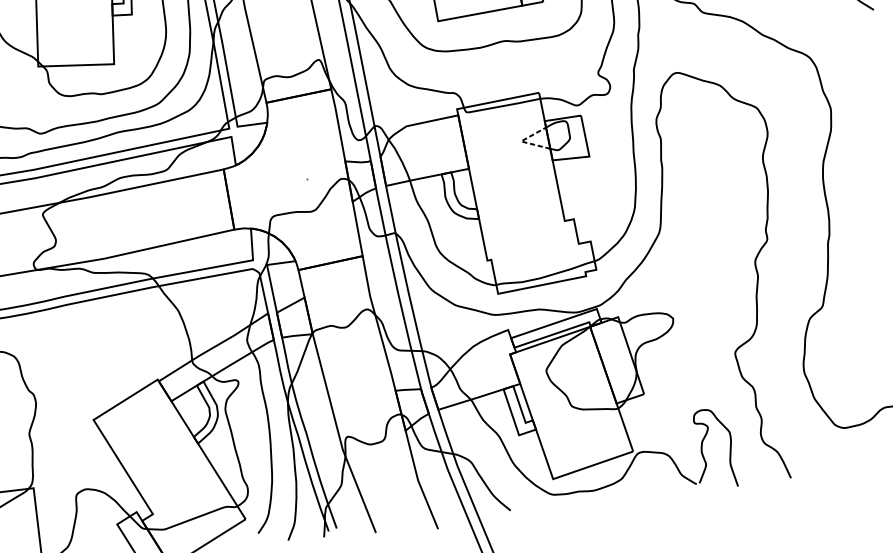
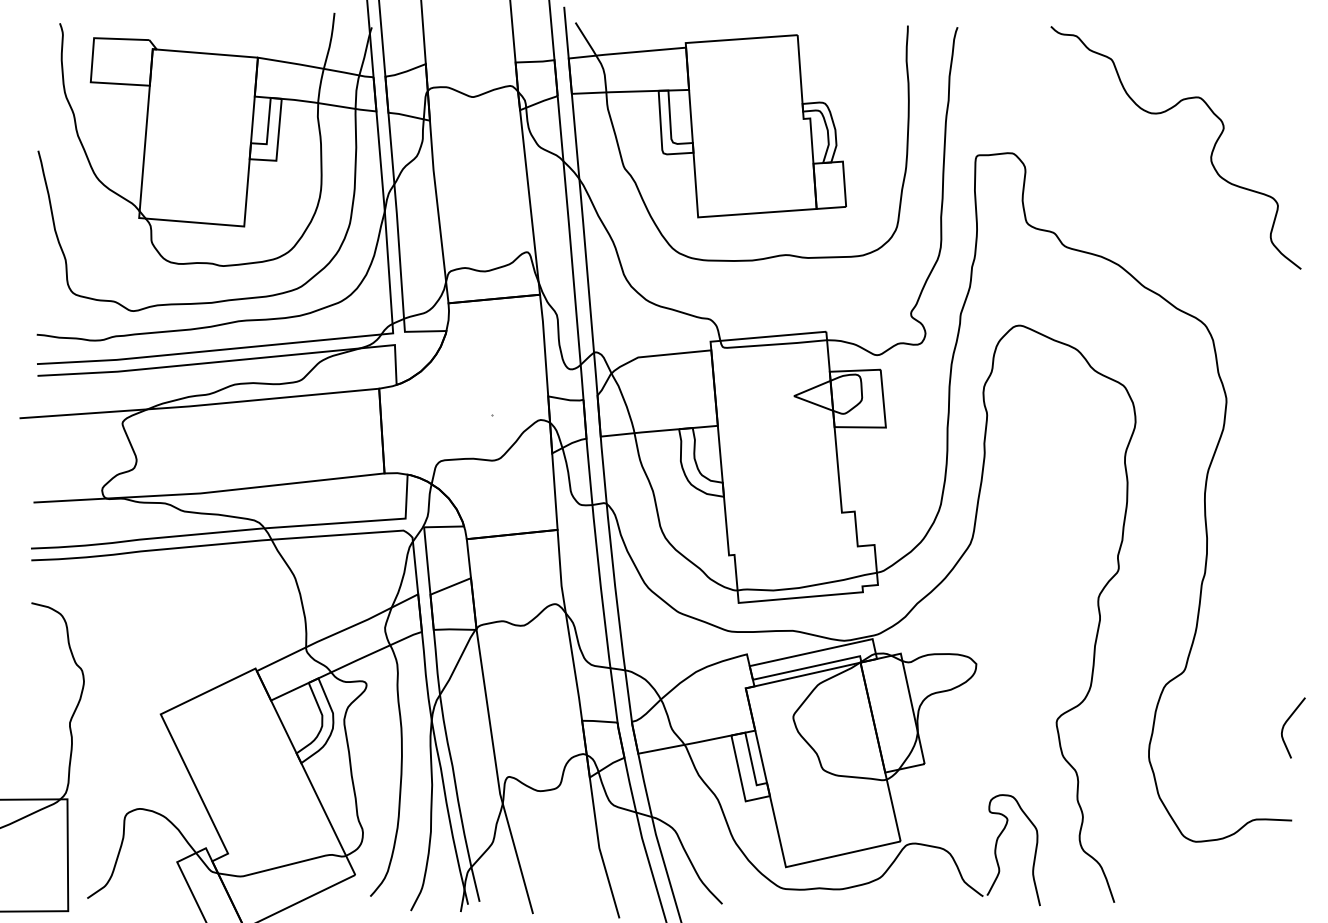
line: (521, 141) -> (794, 396), dashed -> solid

